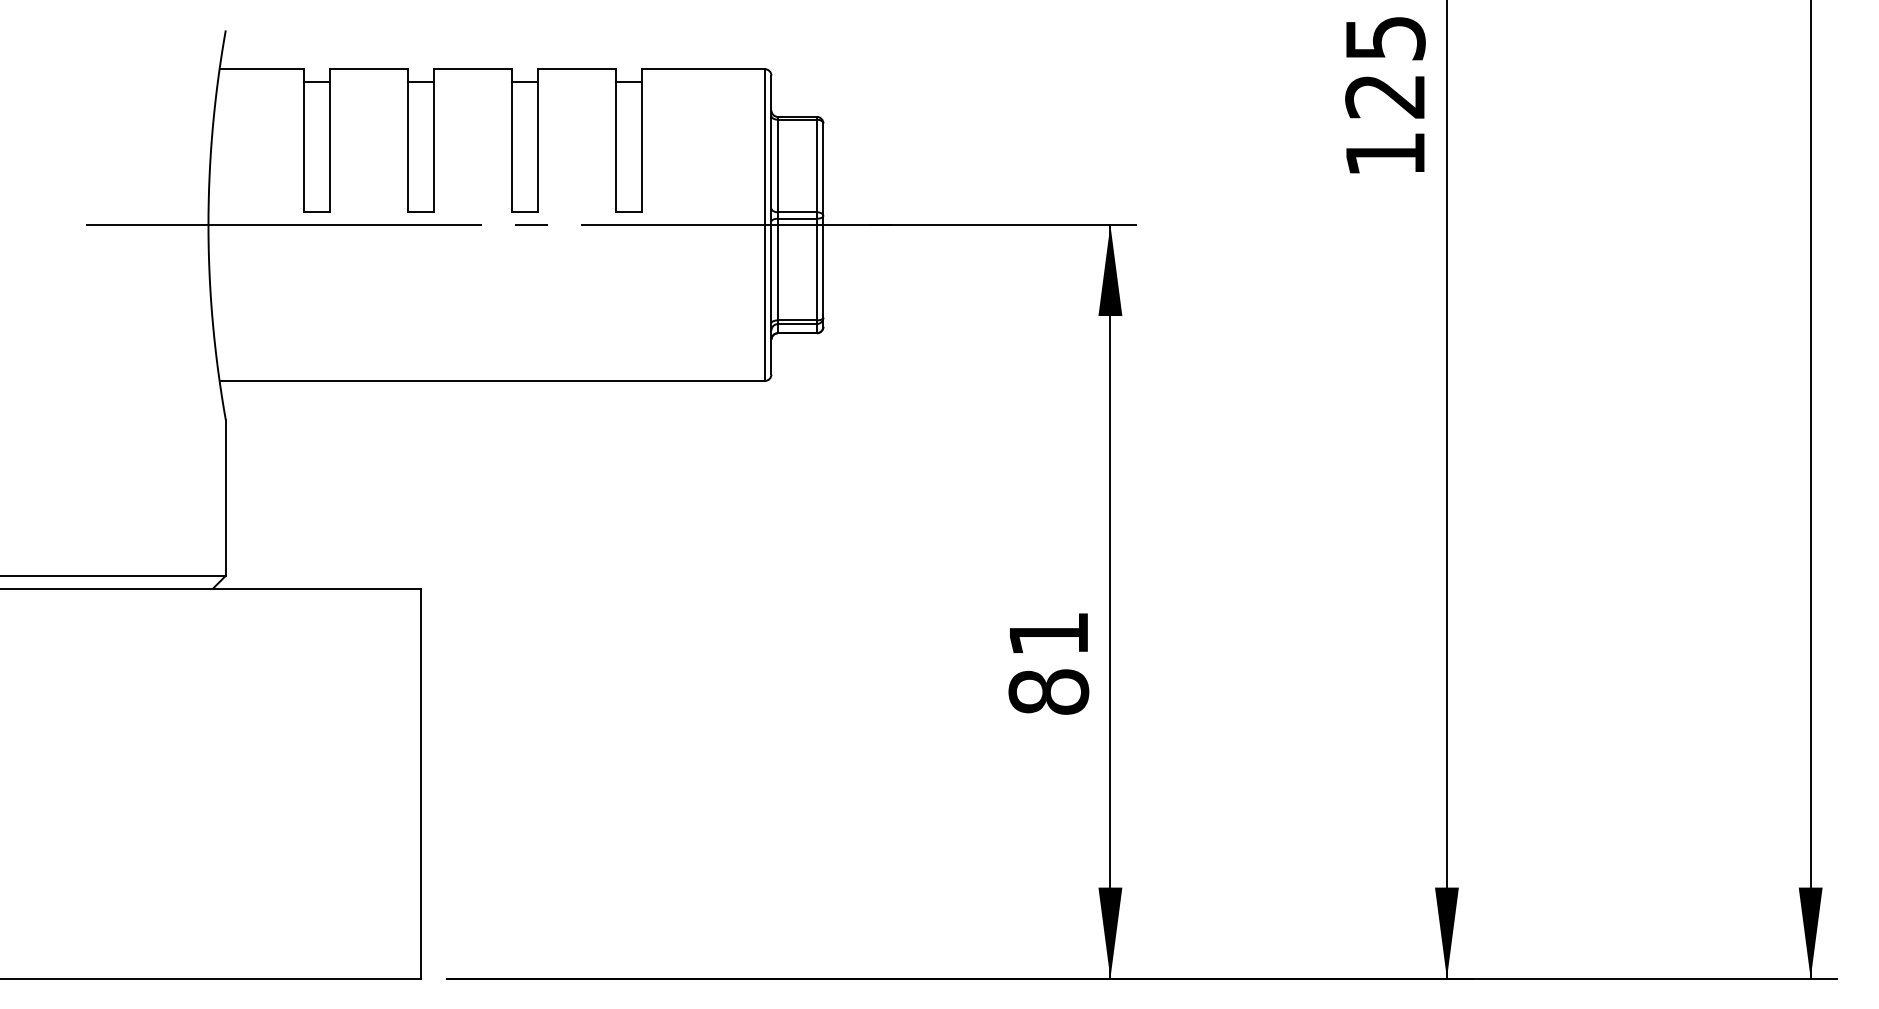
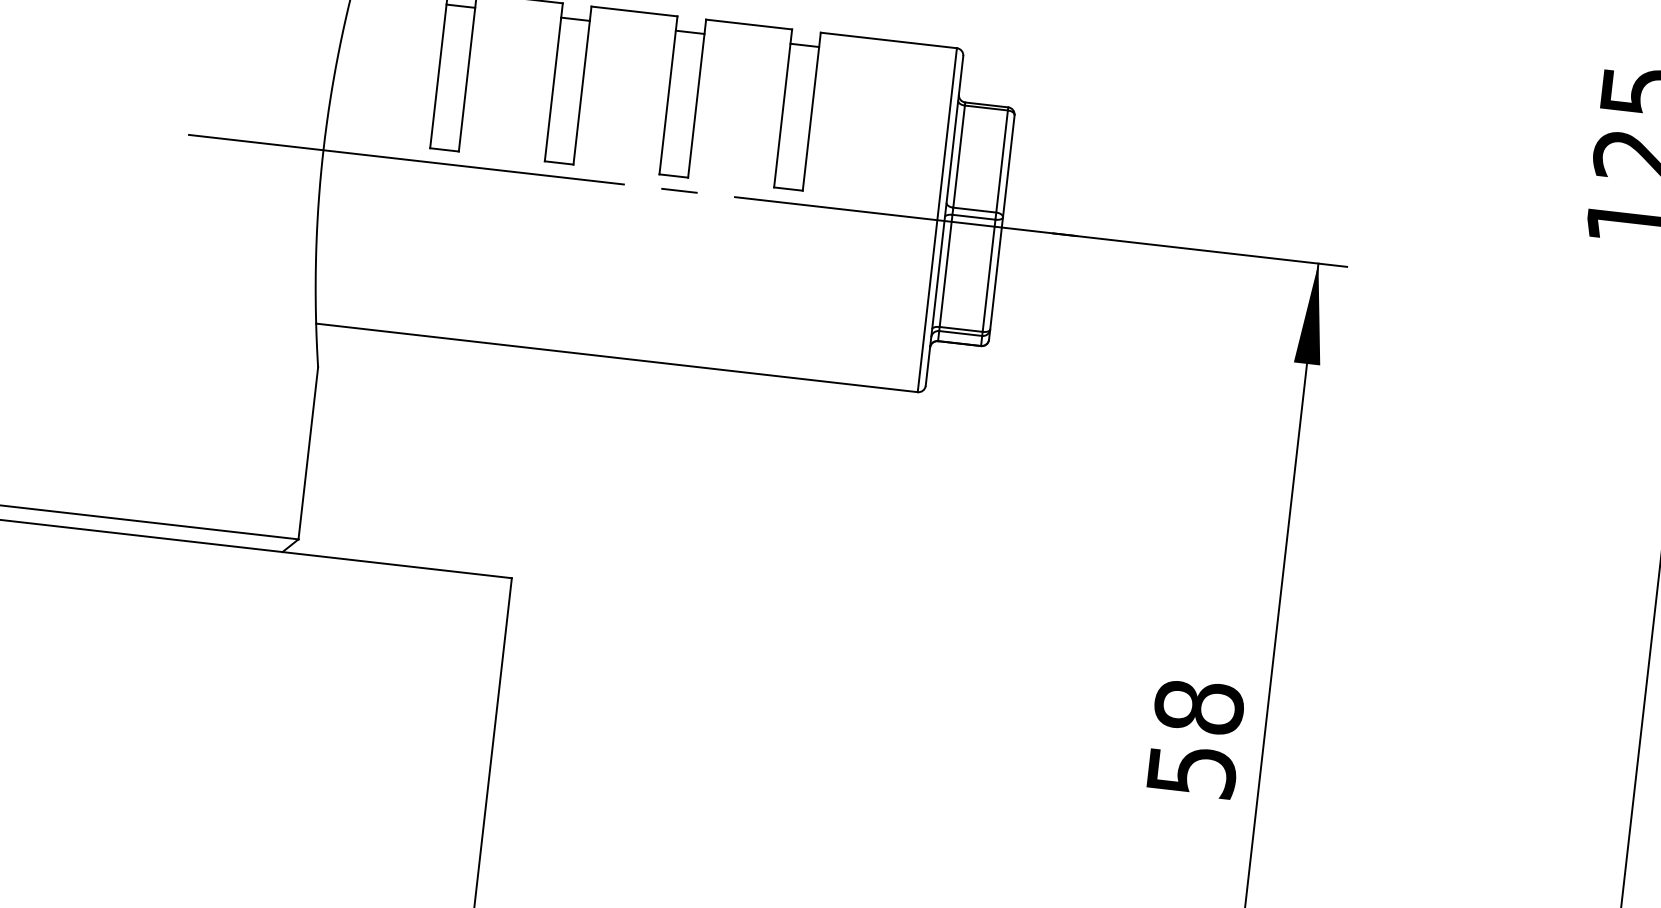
text: (1048, 662) -> (1195, 738), 81 -> 58

